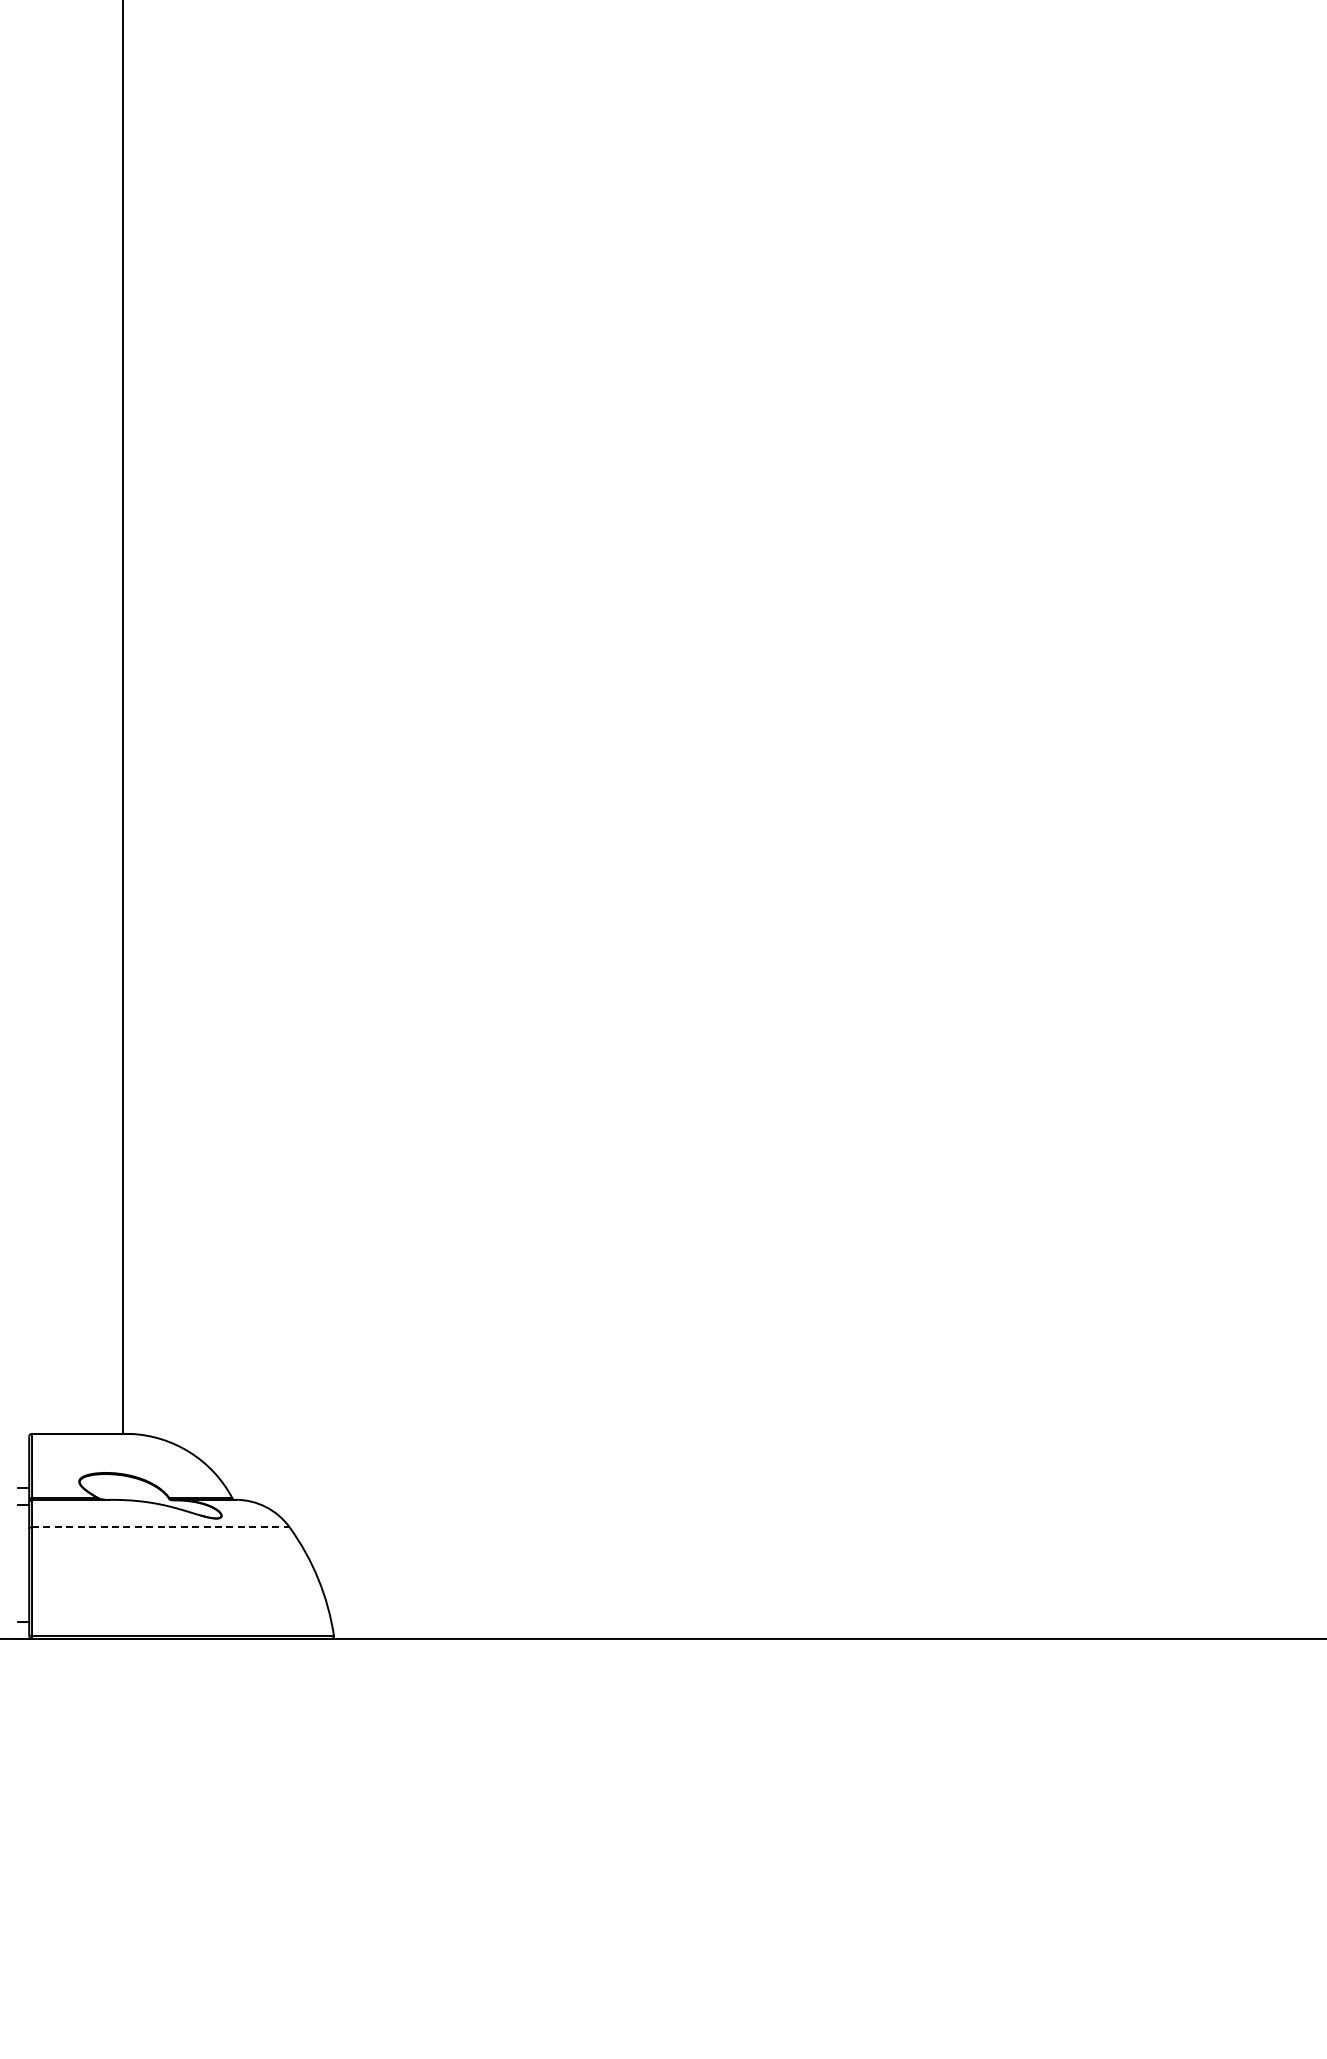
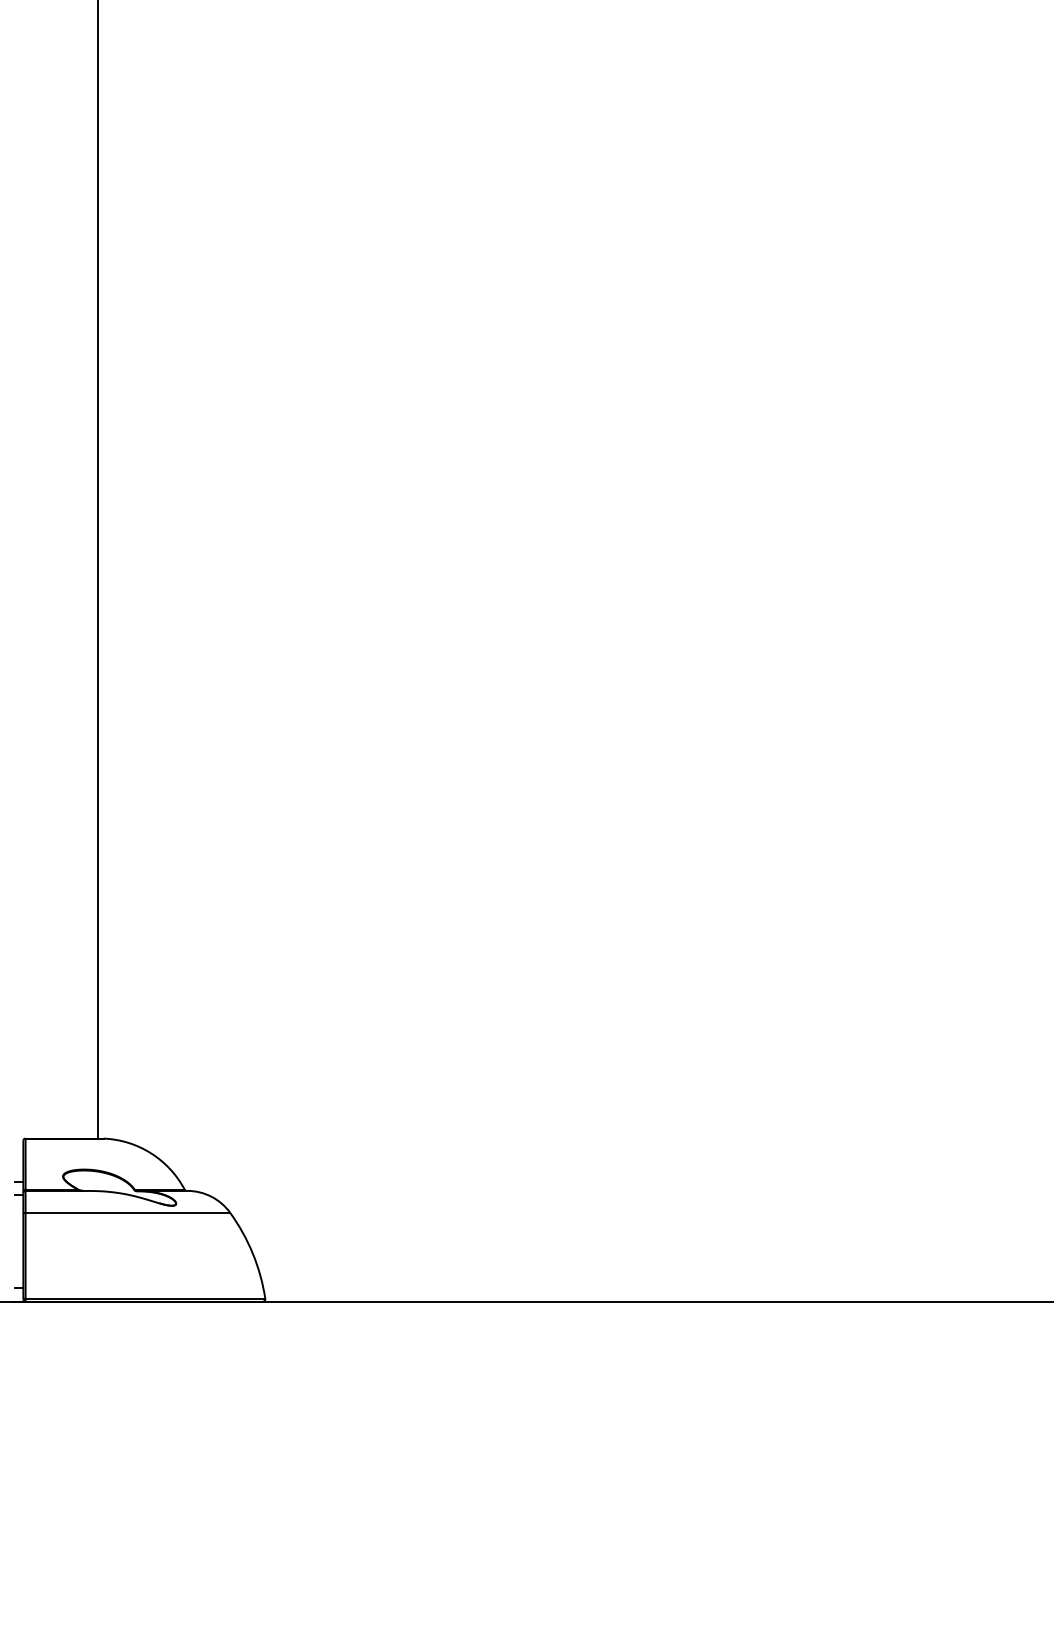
line: (160, 1527) -> (127, 1212), dashed -> solid

